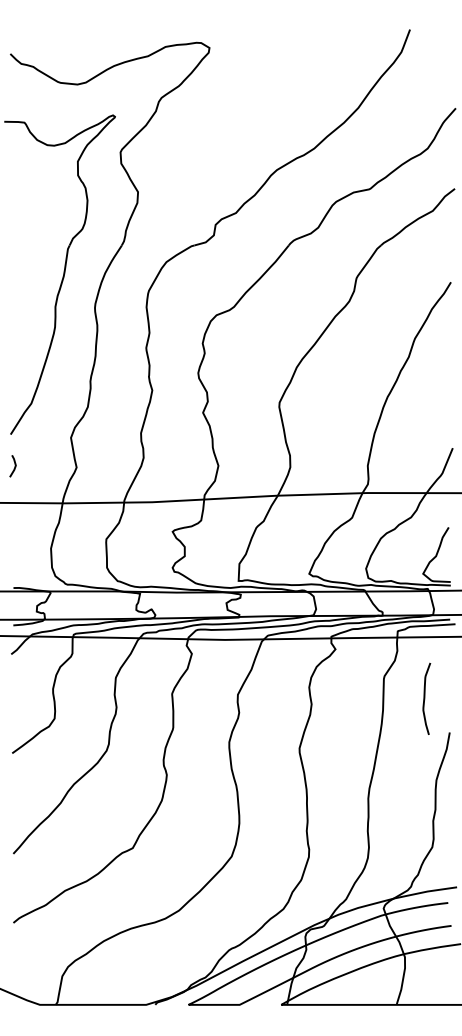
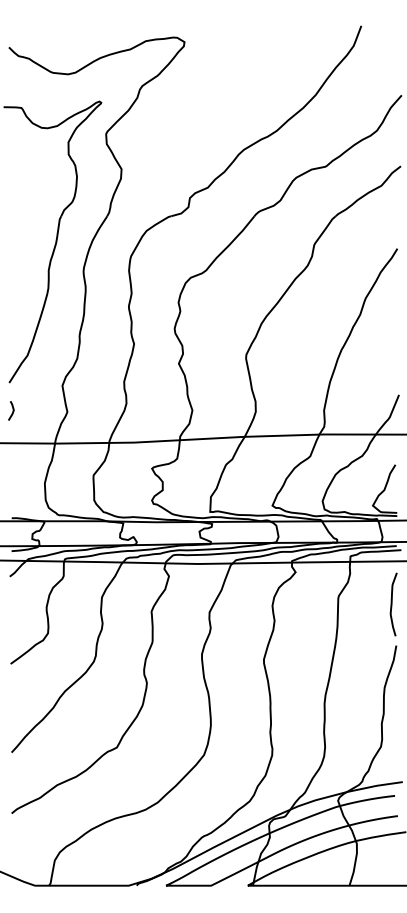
curve: (425, 698) -> (392, 604), moved

